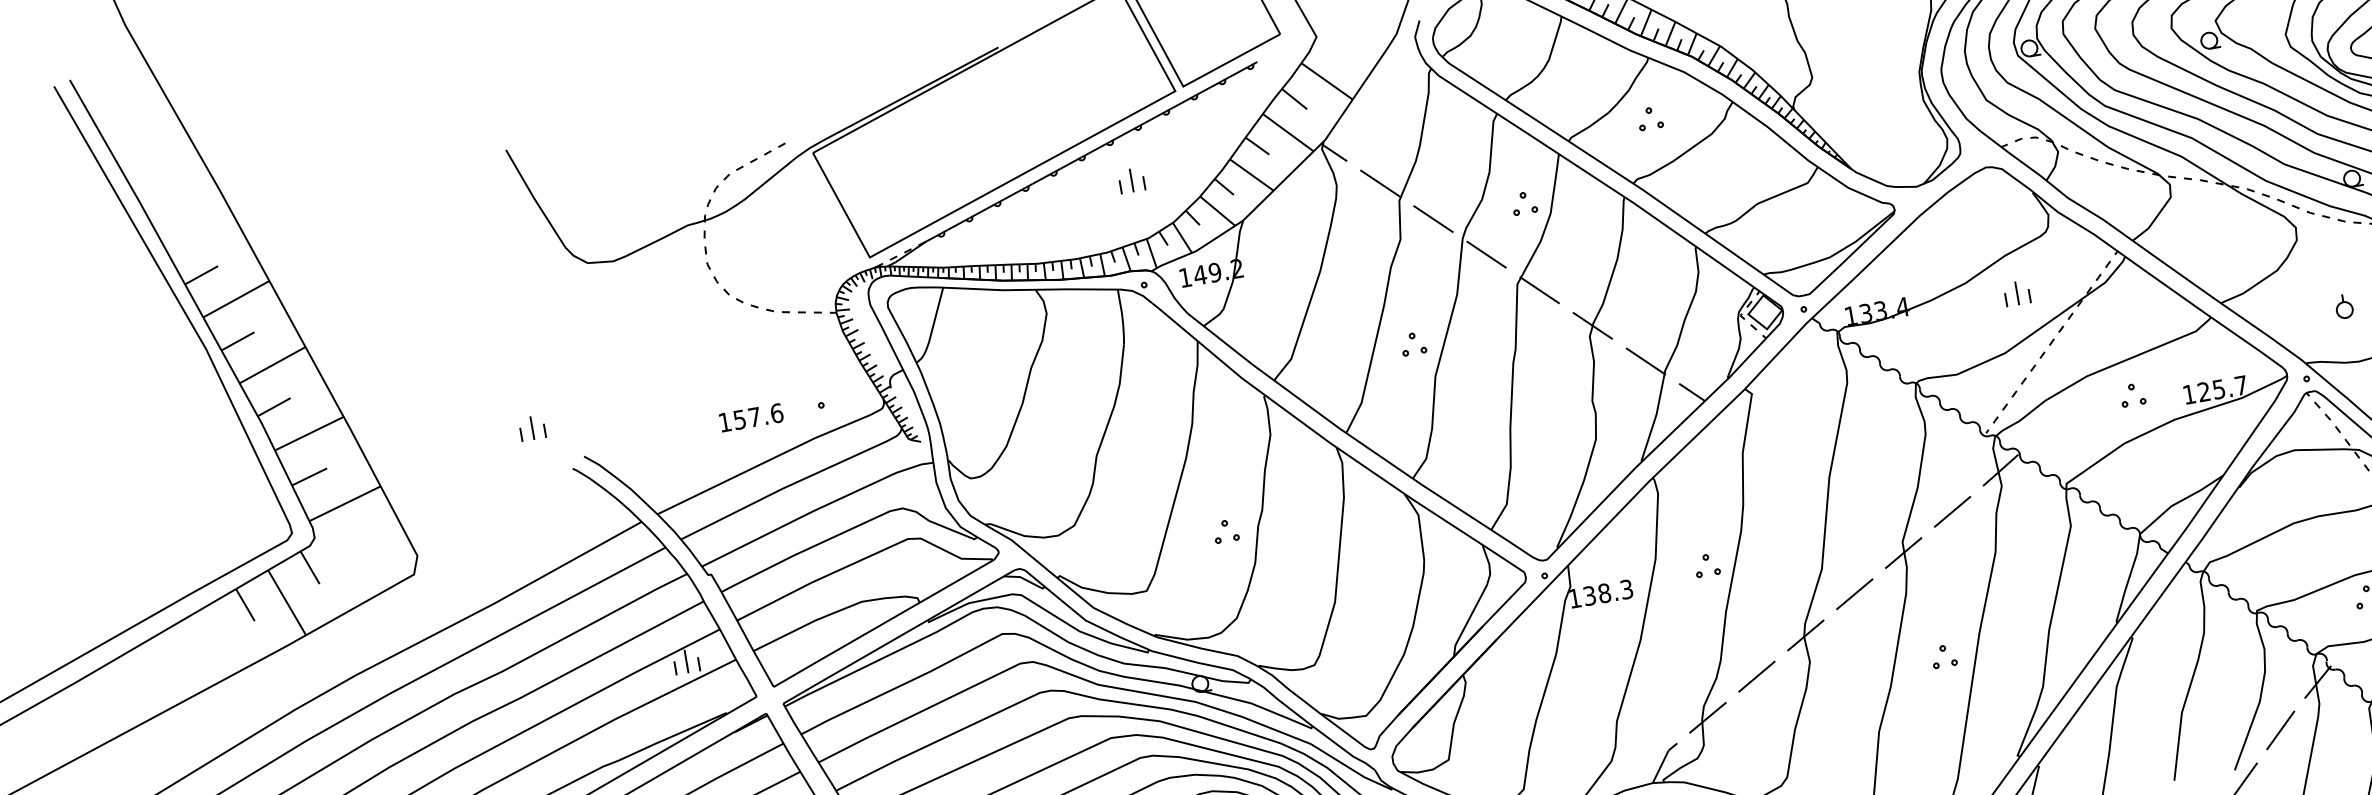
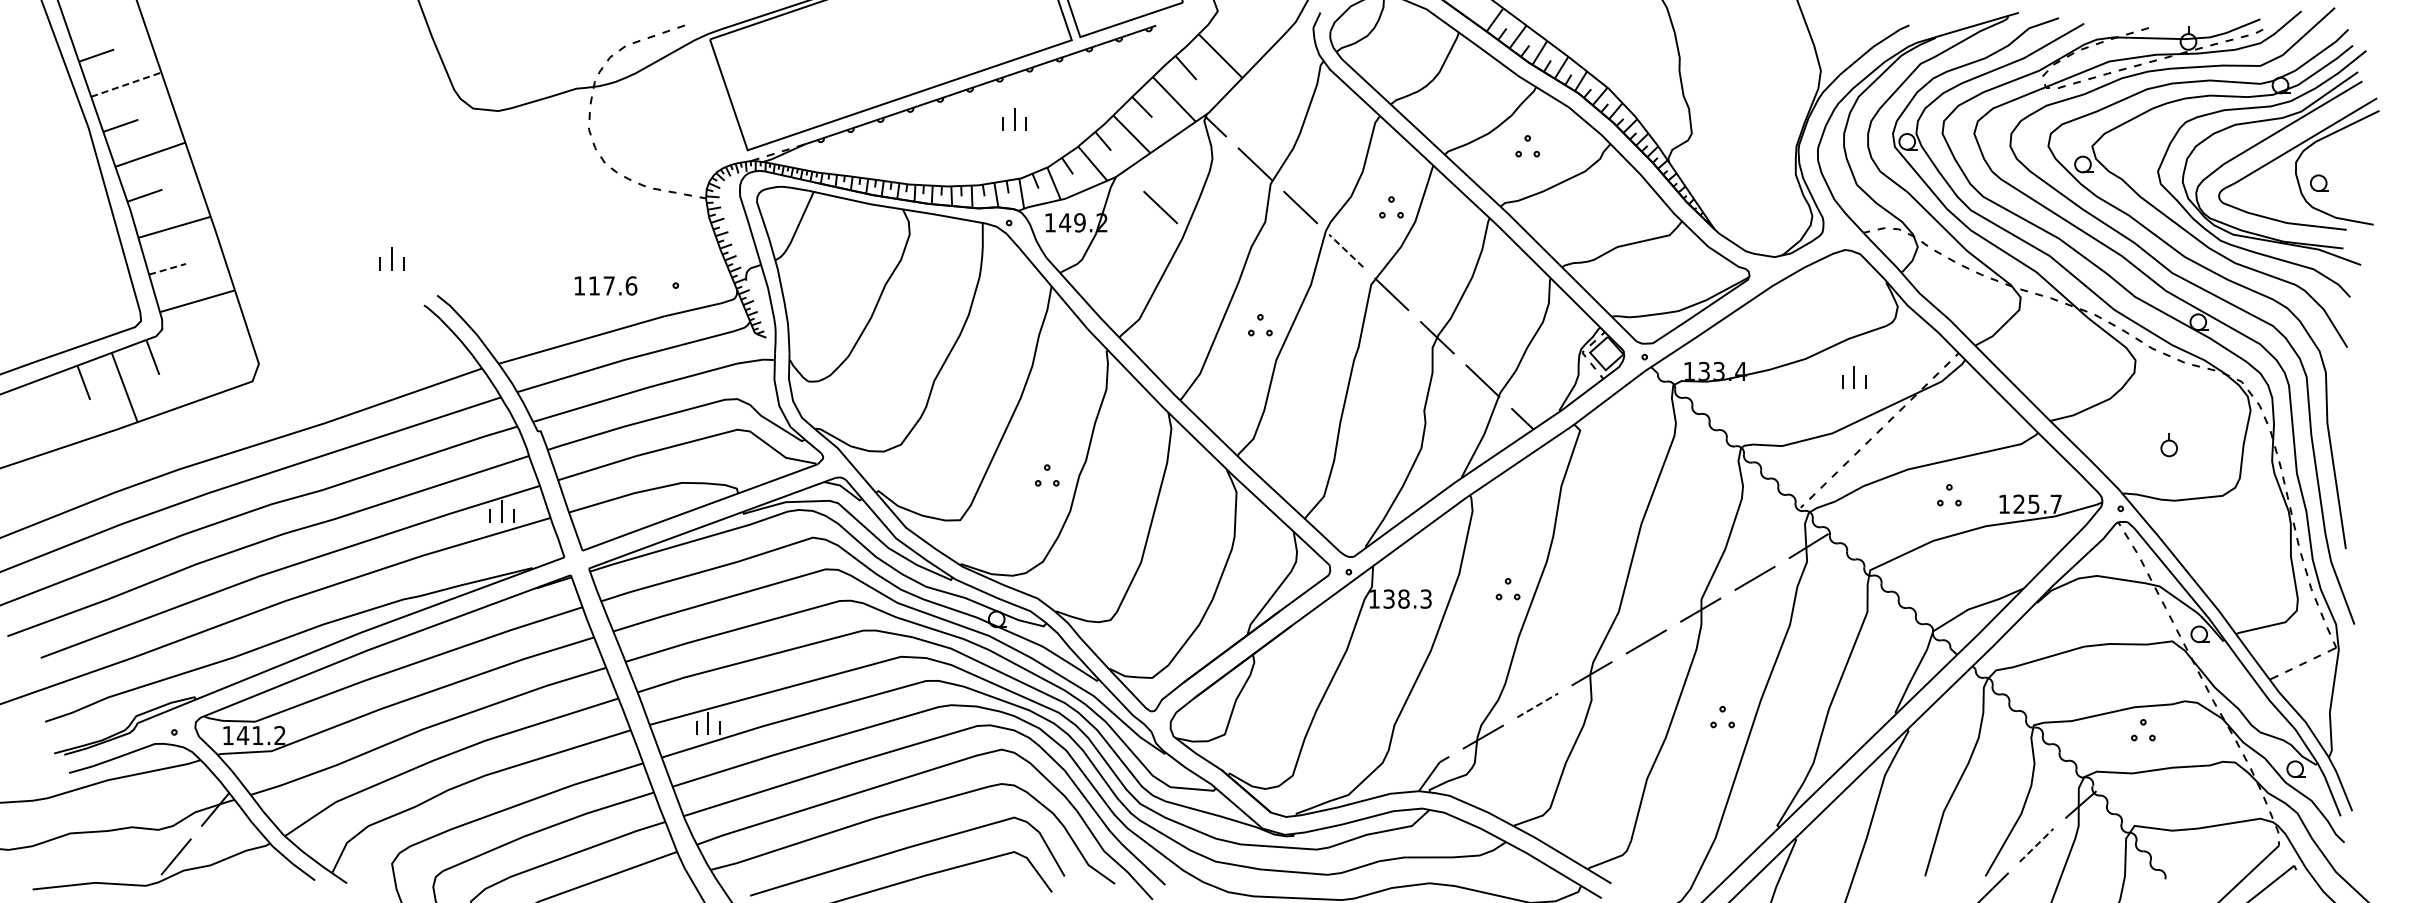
line: (1293, 243) -> (1160, 207), added
line: (1486, 254) -> (1346, 250), solid -> dashed
line: (236, 299) -> (126, 84), solid -> dashed
text: (738, 419) -> (593, 285), 157.6 -> 117.6
line: (310, 476) -> (168, 269), solid -> dashed
line: (1756, 676) -> (1537, 705), solid -> dashed
line: (2280, 730) -> (2036, 845), solid -> dashed

